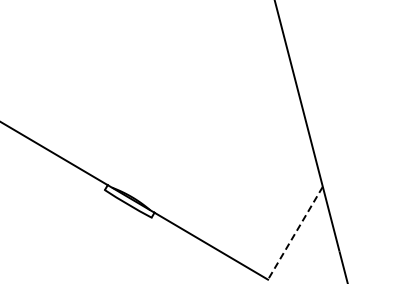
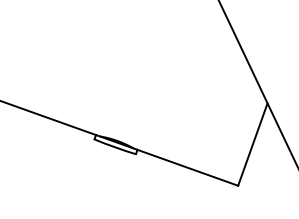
line: (295, 233) -> (252, 144), dashed -> solid

